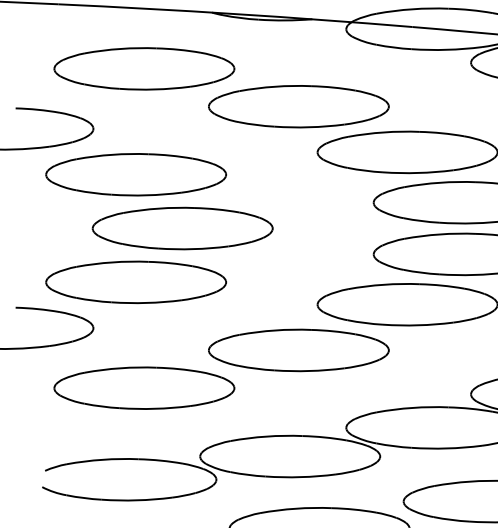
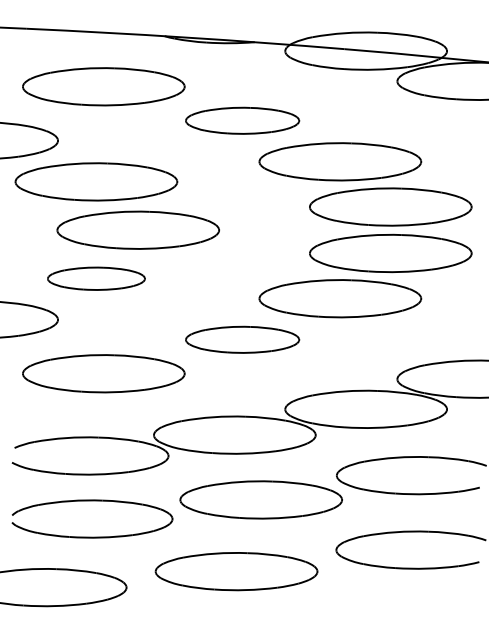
part: (298, 106) -> (242, 120), size x0.7
part: (136, 282) -> (96, 278), size x0.6
part: (298, 350) -> (242, 339), size x0.7

